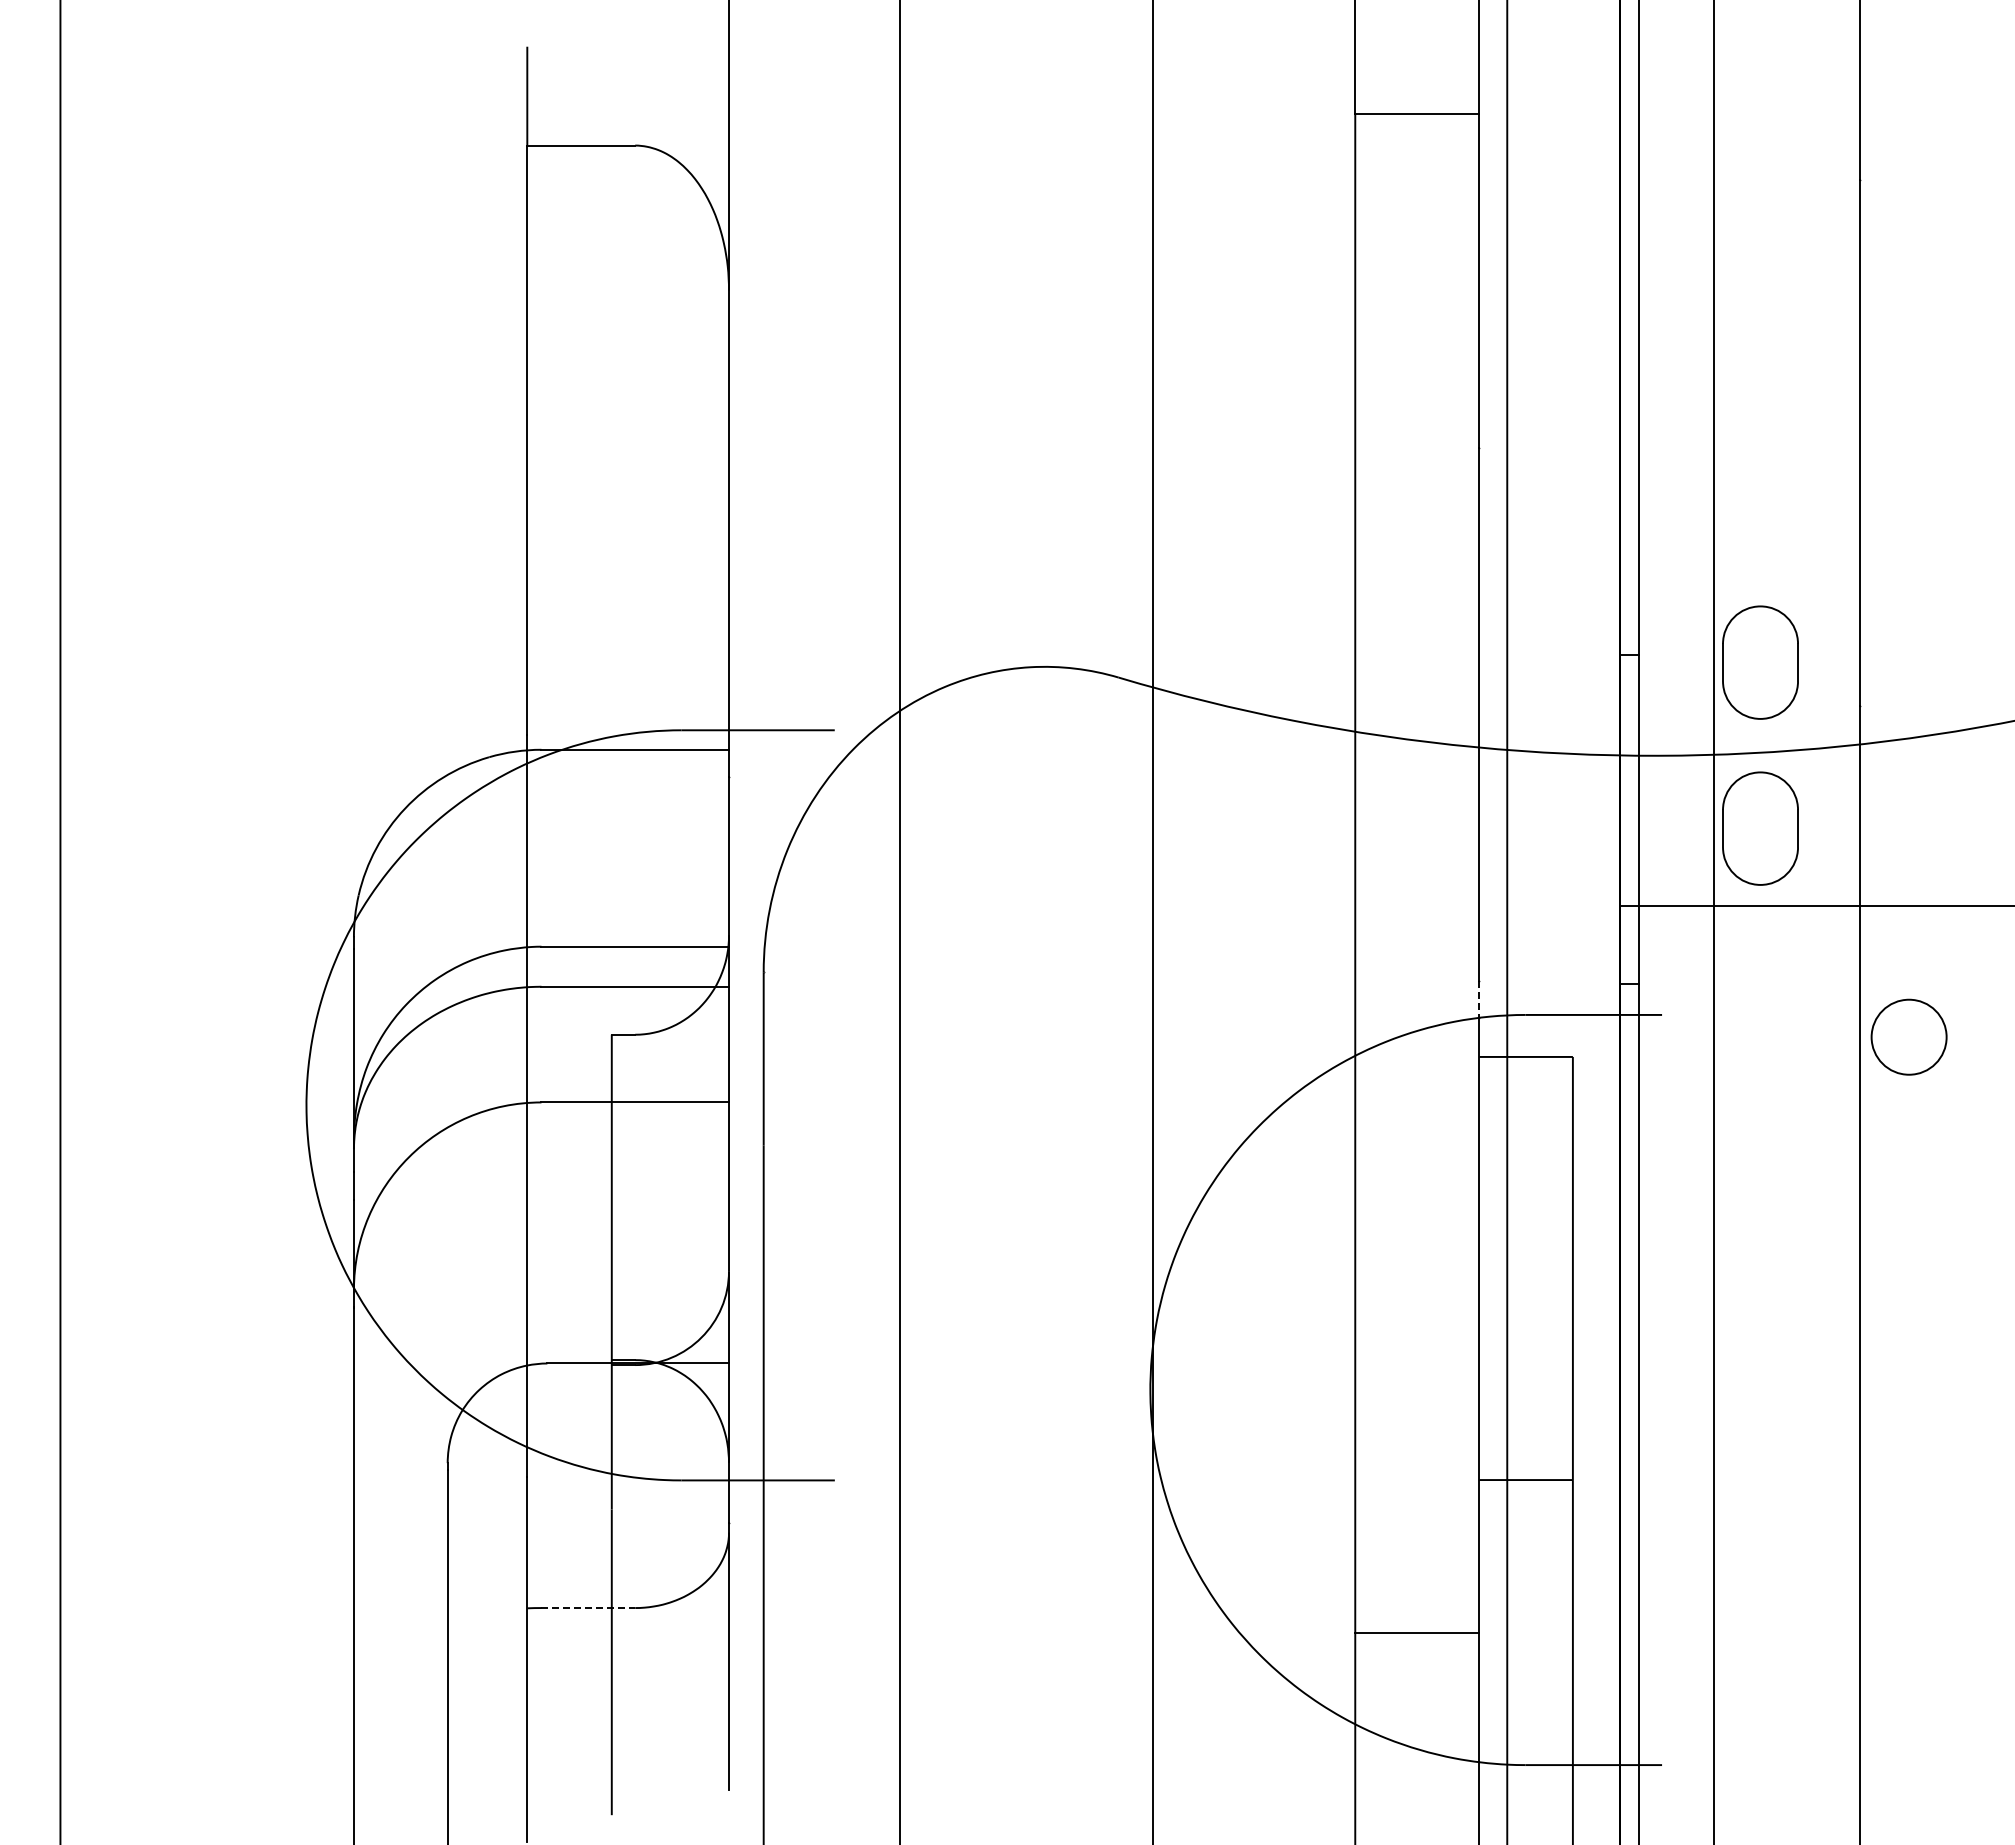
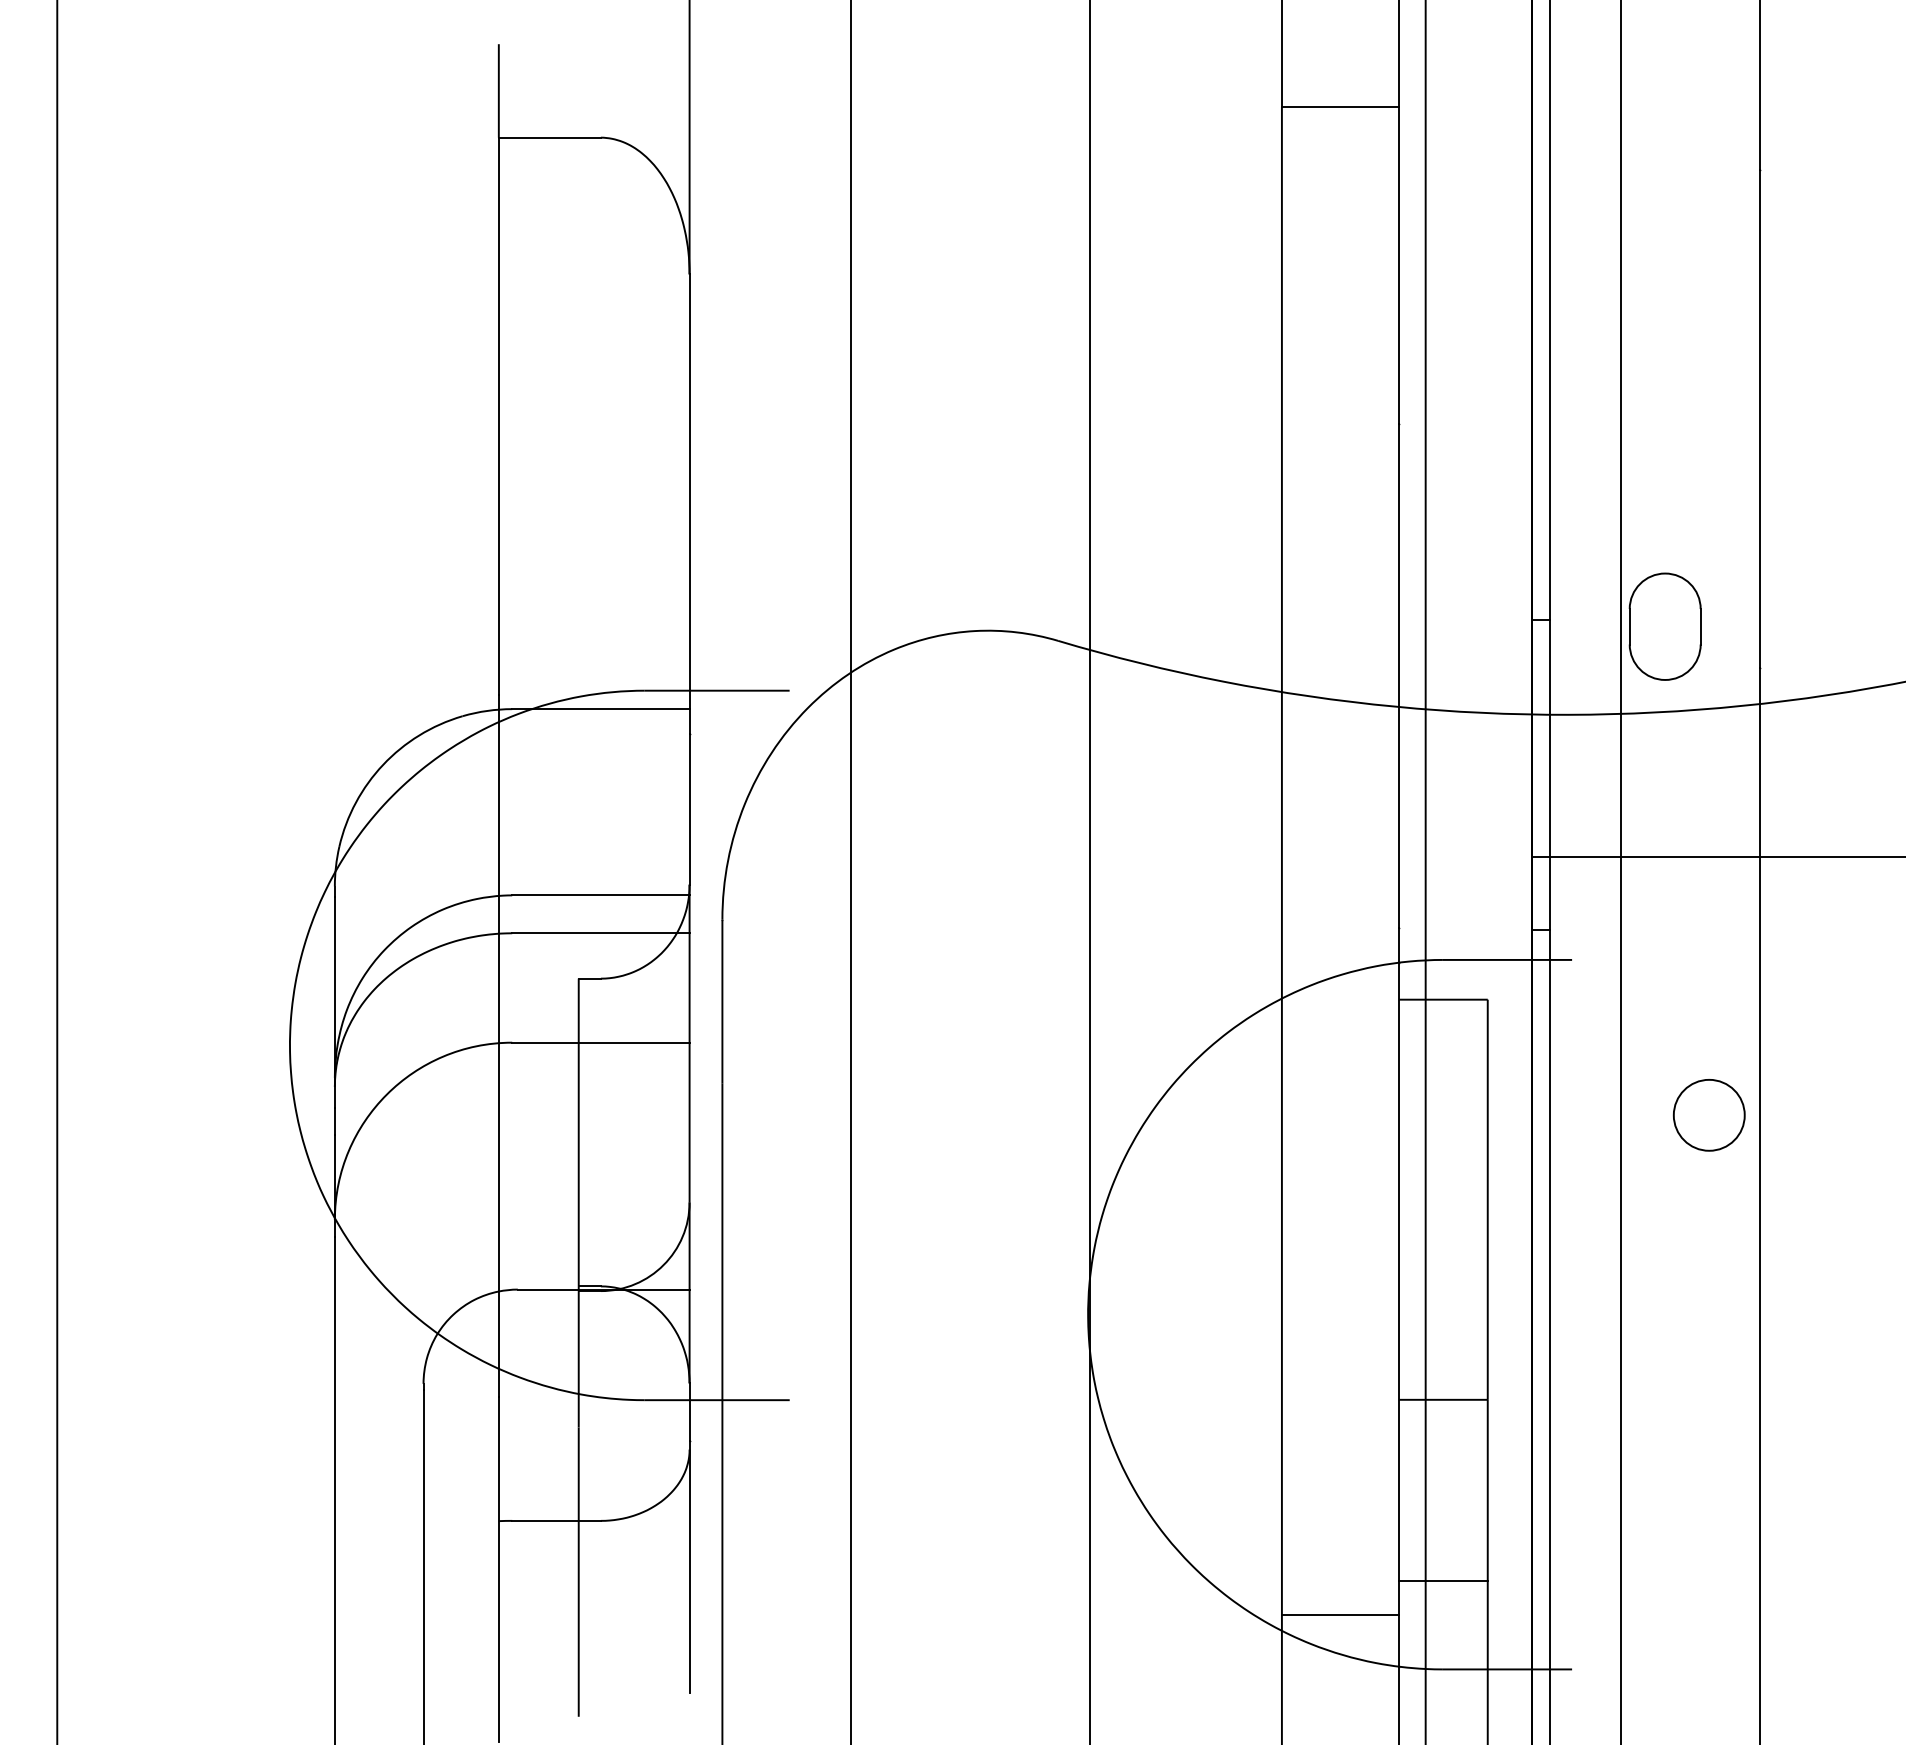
part: (1760, 828) -> (1665, 783), removed
line: (1479, 999) -> (1399, 945), dashed -> solid
circle: (1908, 1036) -> (1708, 1114), moved
line: (588, 1608) -> (556, 1521), dashed -> solid
line: (1417, 1632) -> (1340, 1614), moved
line: (1525, 1671) -> (1442, 1580), added

